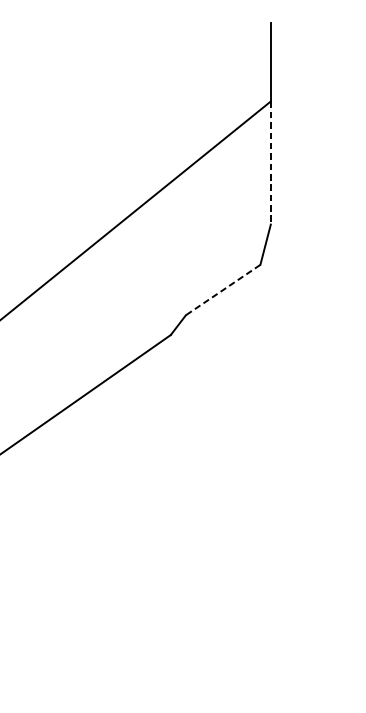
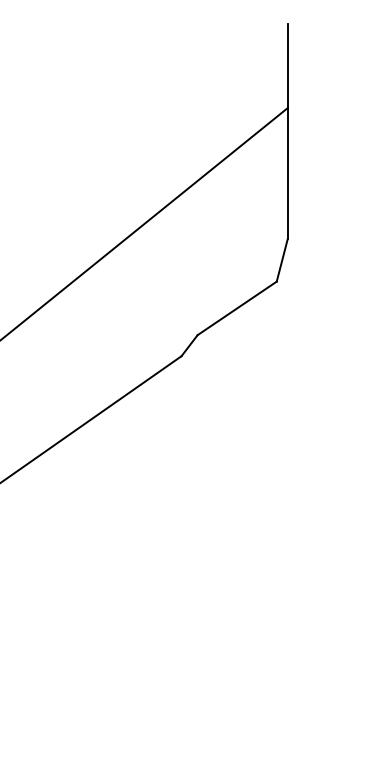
line: (270, 163) -> (287, 173), dashed -> solid
line: (223, 290) -> (237, 308), dashed -> solid

